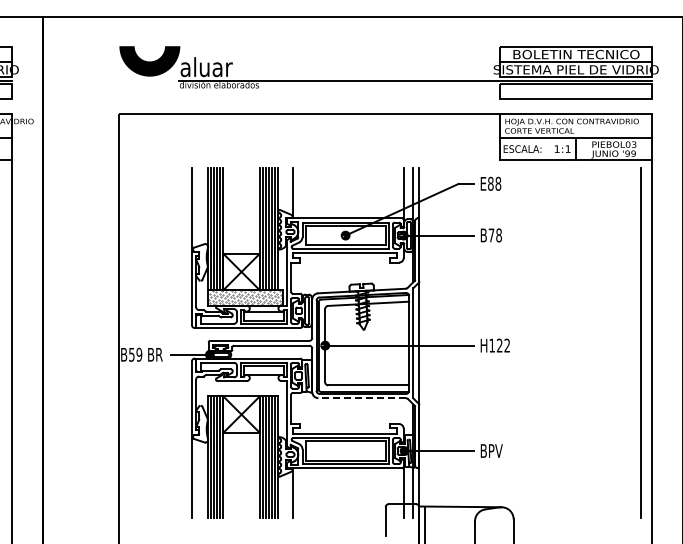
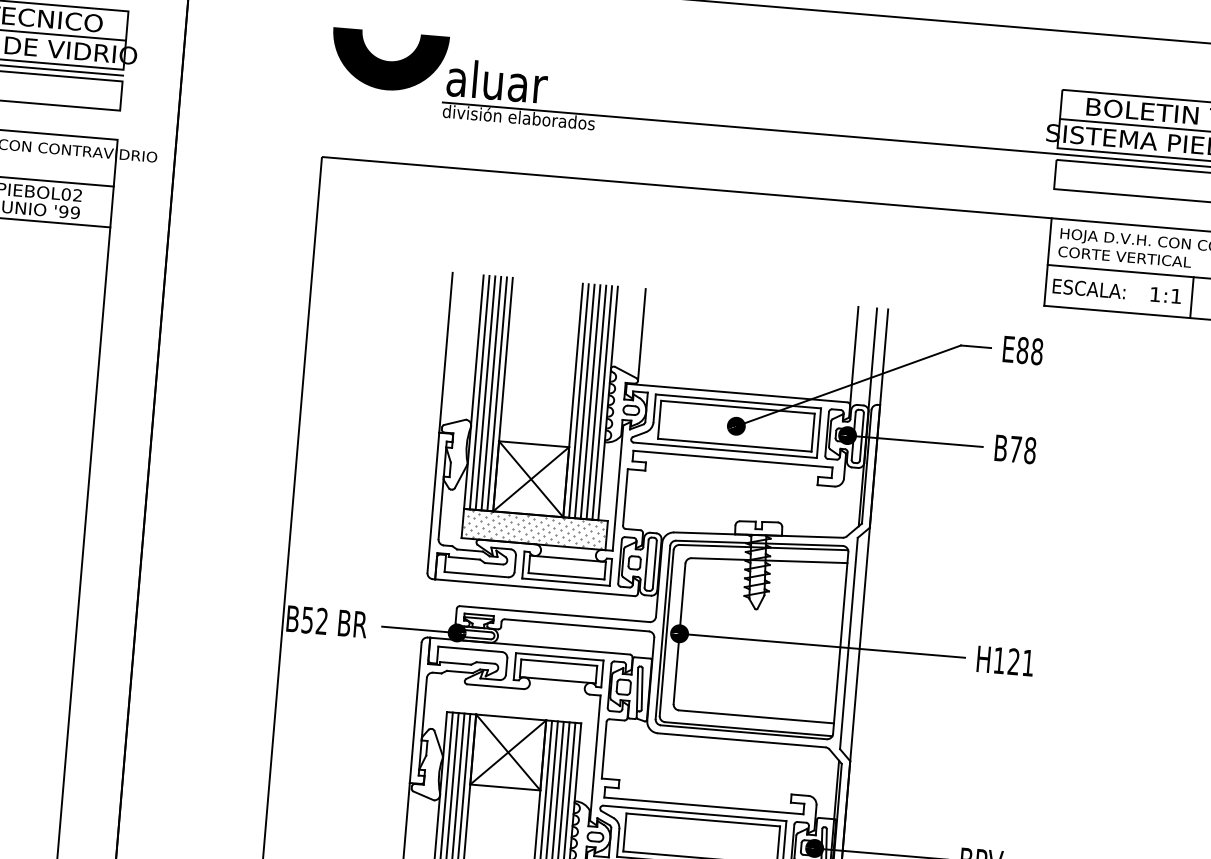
text: (506, 345) -> (1026, 662), H122 -> H121
text: (139, 354) -> (322, 620), B59 -> B52
line: (362, 398) -> (742, 741), dashed -> solid

